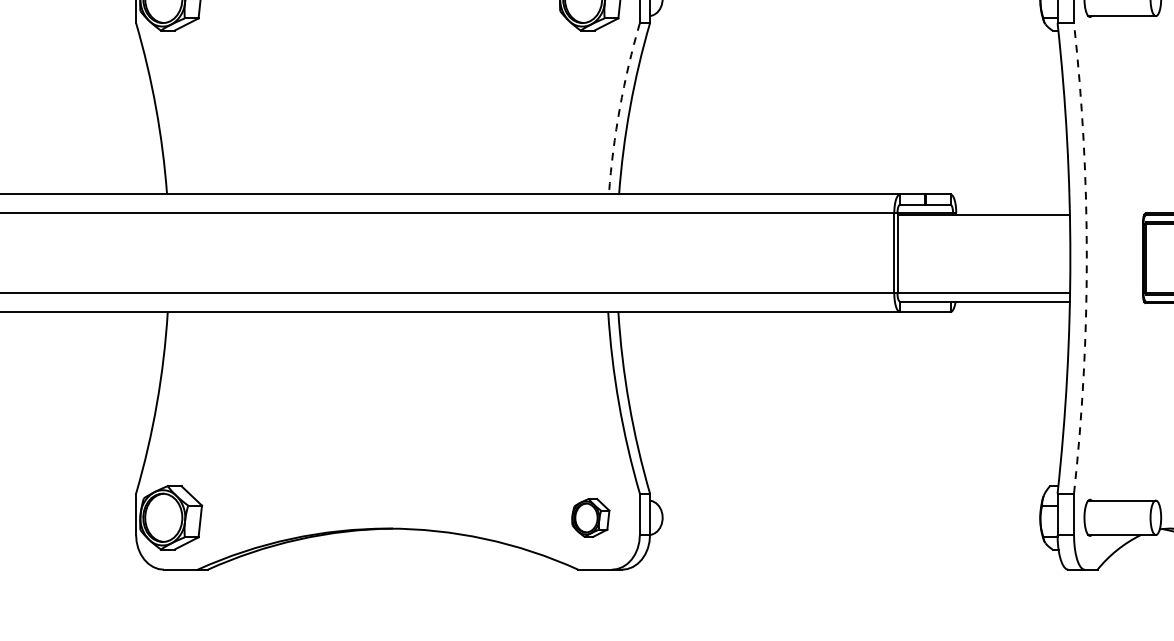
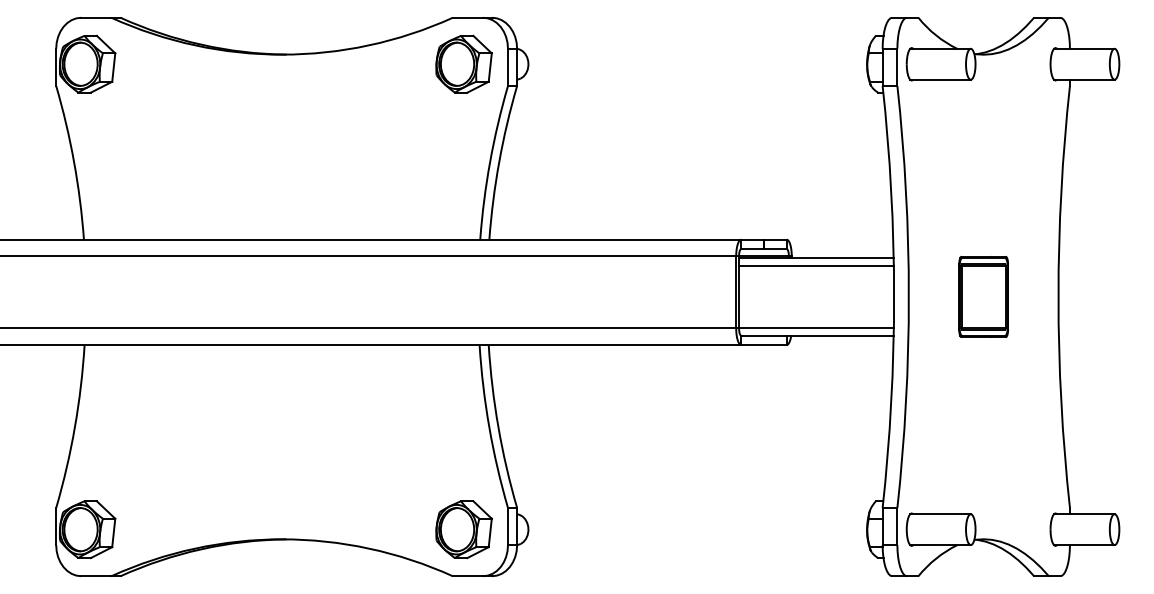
arc: (620, 108) -> (490, 162), dashed -> solid
line: (983, 223) -> (816, 265), added
arc: (1086, 257) -> (908, 296), dashed -> solid
part: (590, 517) -> (463, 529), size x1.67

